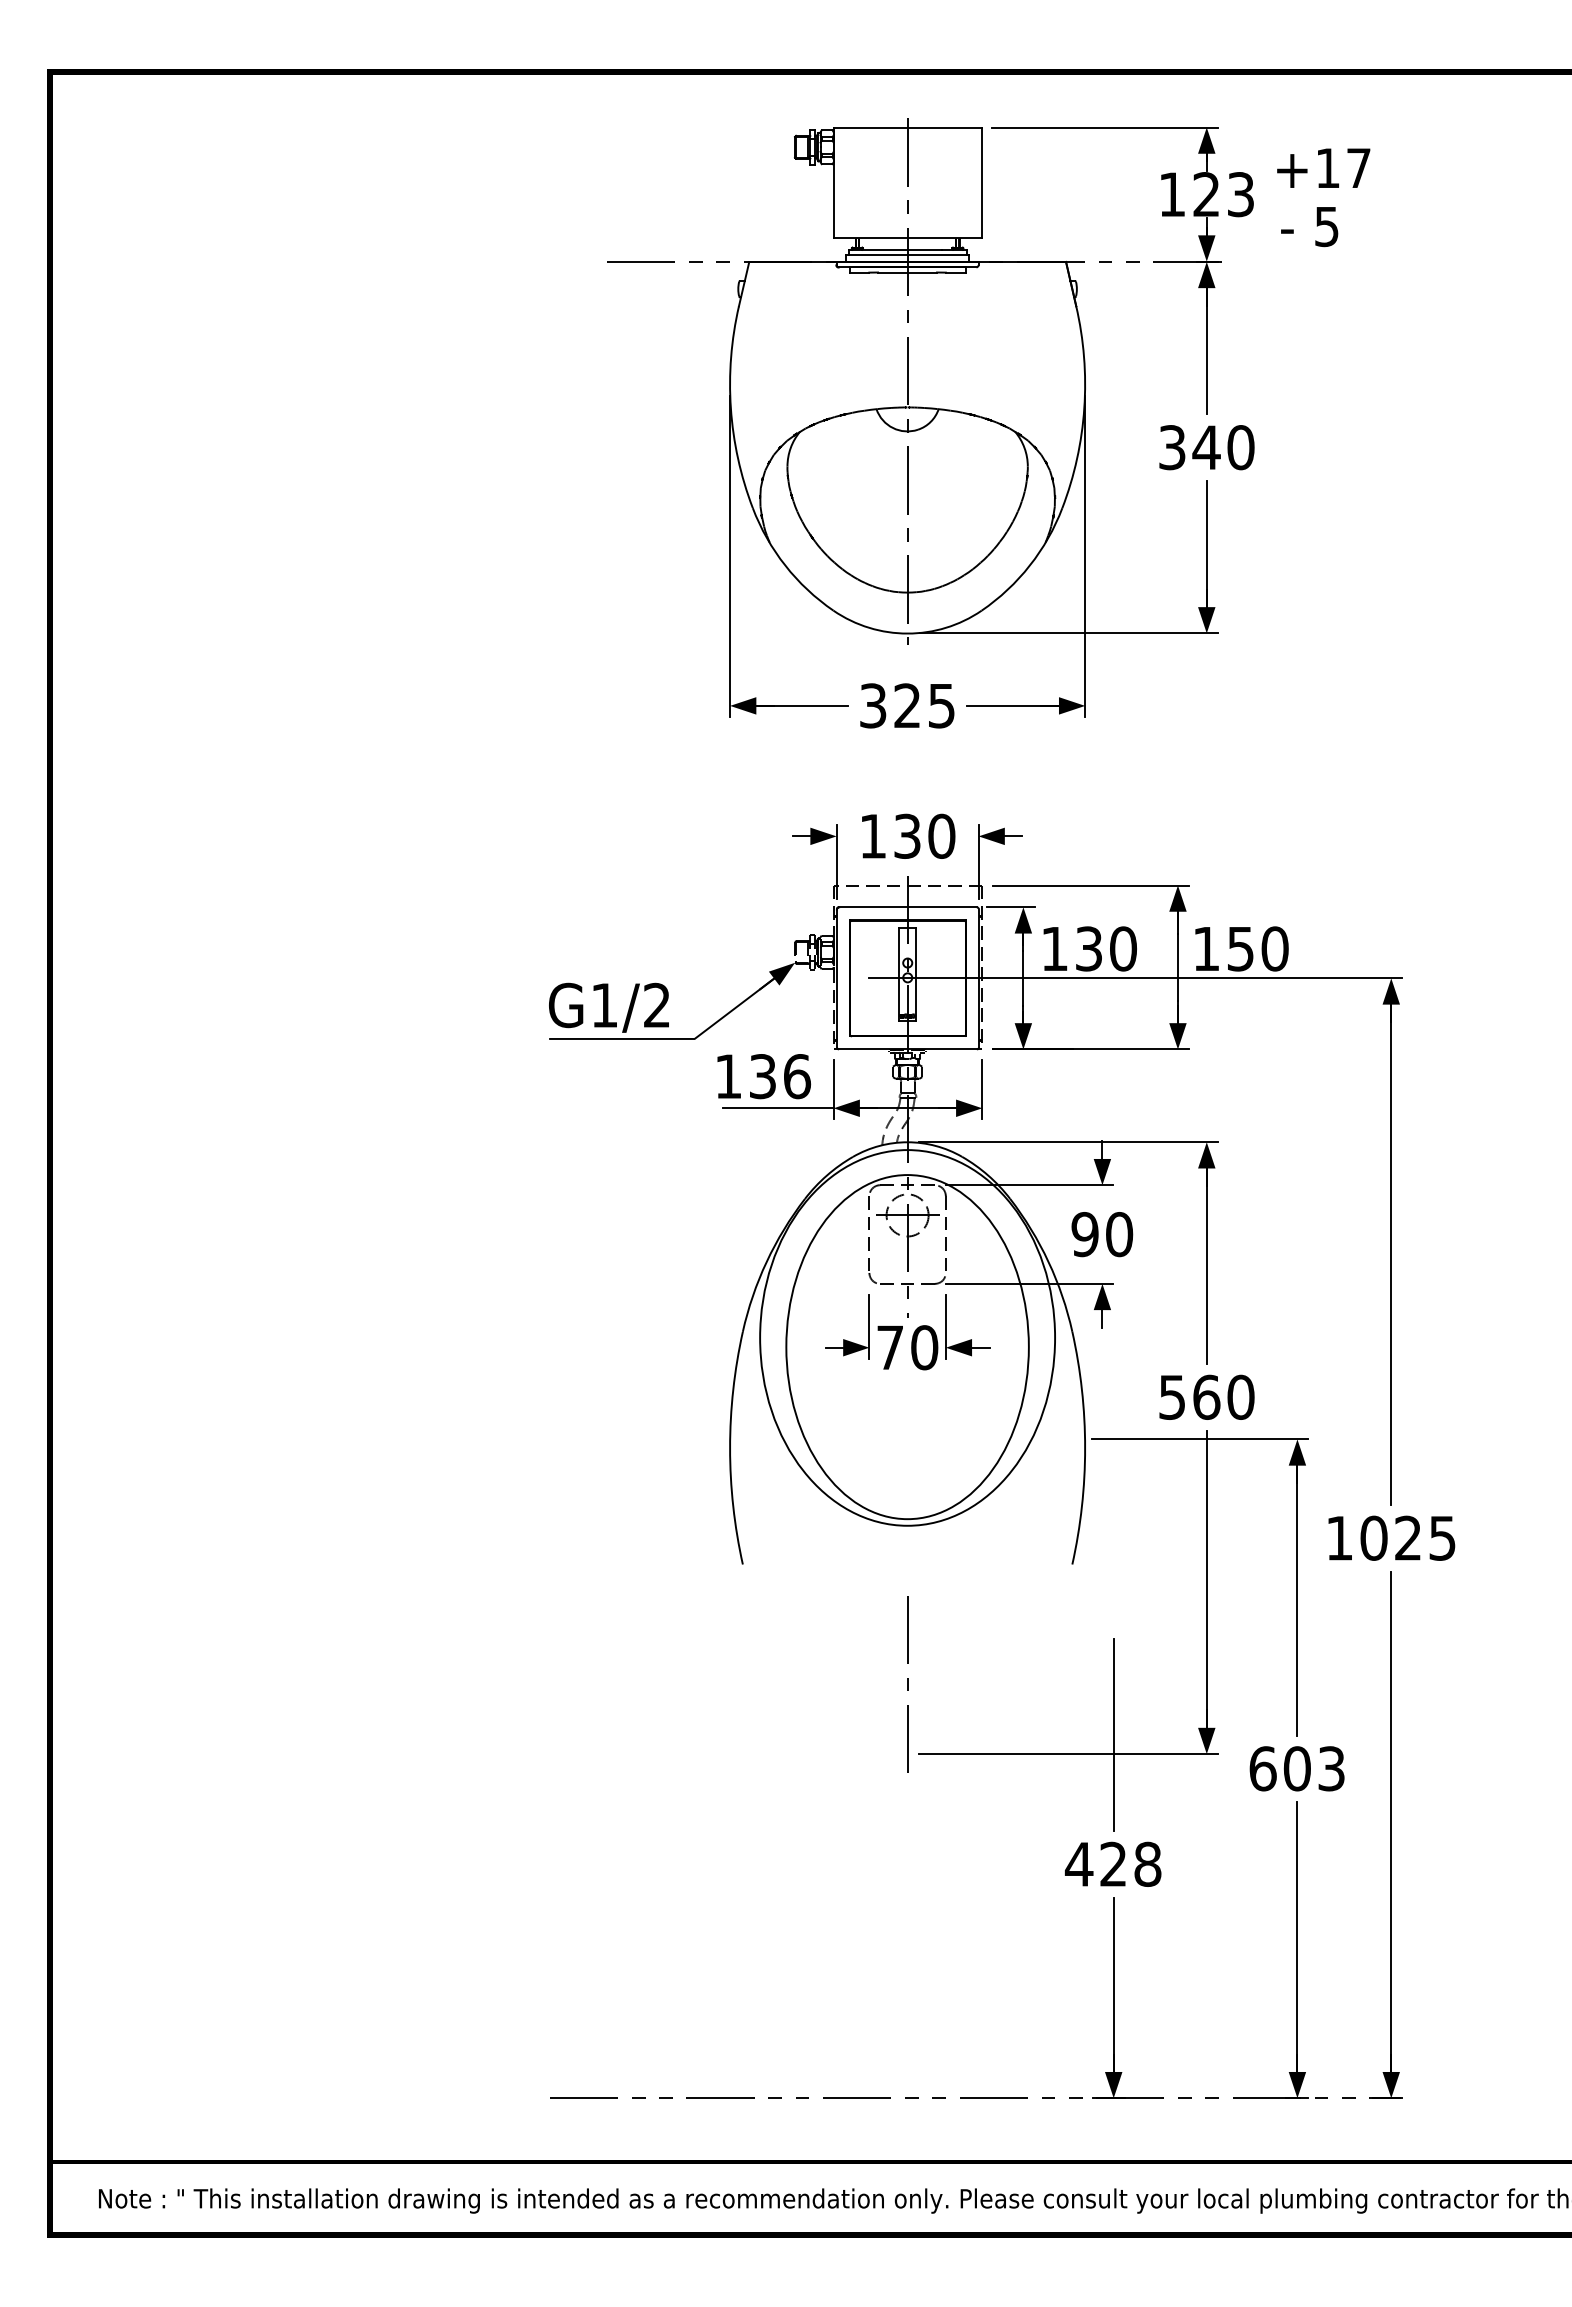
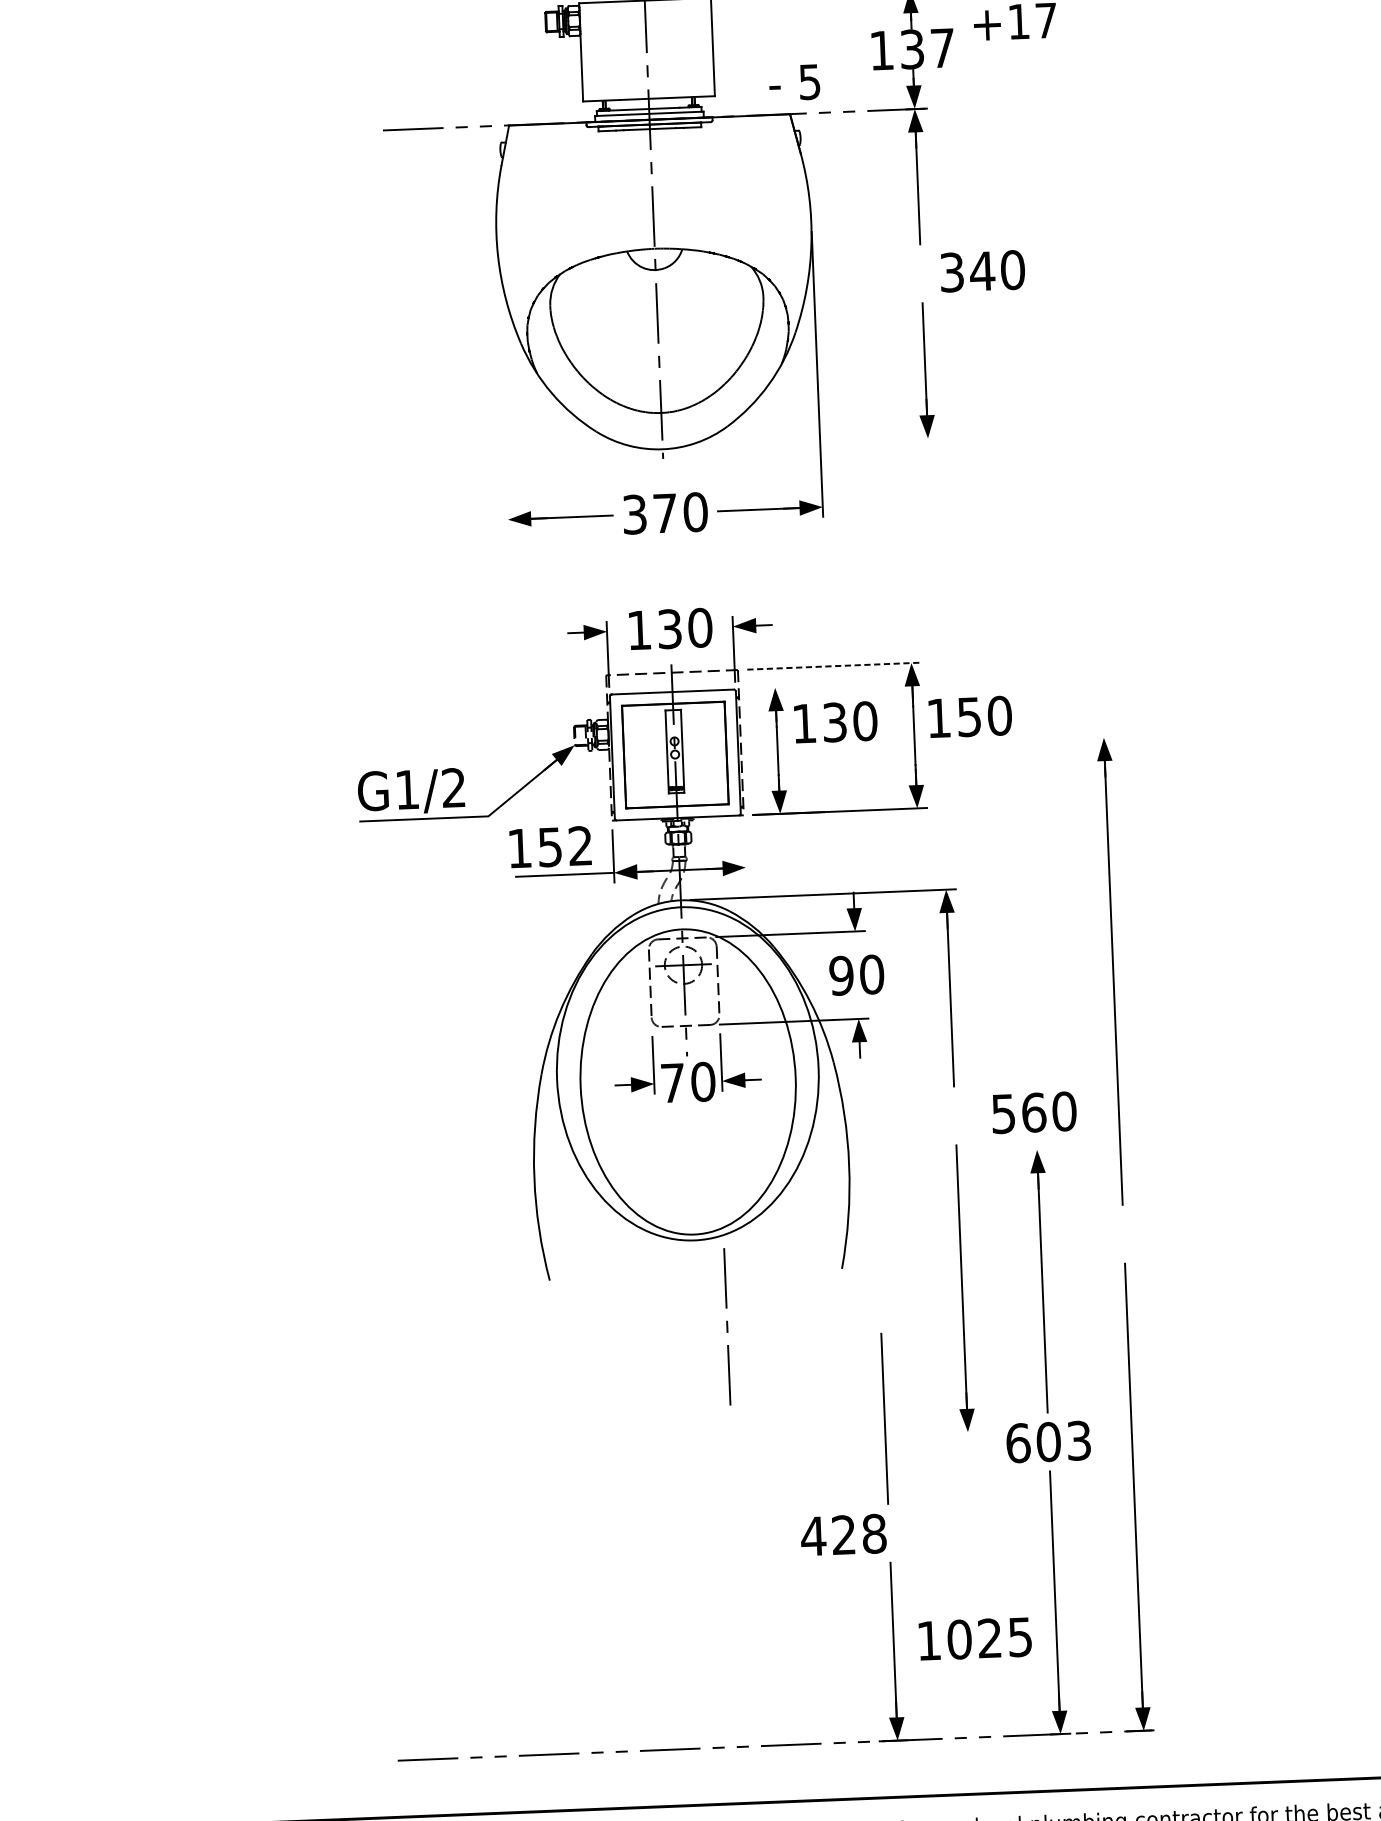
text: (1223, 194) -> (927, 48), 123 -> 137
text: (1309, 227) -> (794, 83), moved
text: (1206, 447) -> (982, 271), moved
line: (730, 555) -> (502, 386), removed
line: (1068, 633) -> (805, 443), removed
text: (924, 705) -> (680, 512), 325 -> 370
line: (1091, 885) -> (834, 666), solid -> dashed
line: (1011, 907) -> (764, 688), removed
line: (1135, 978) -> (877, 747), removed
text: (780, 1076) -> (565, 846), 136 -> 152
line: (982, 1089) -> (745, 850), removed
text: (1206, 1396) -> (1033, 1111), moved
line: (1199, 1439) -> (950, 1153), removed
text: (1391, 1537) -> (975, 1638), moved
line: (907, 1684) -> (727, 1326), moved
line: (1067, 1754) -> (844, 1437), removed
text: (1113, 1863) -> (843, 1534), moved

